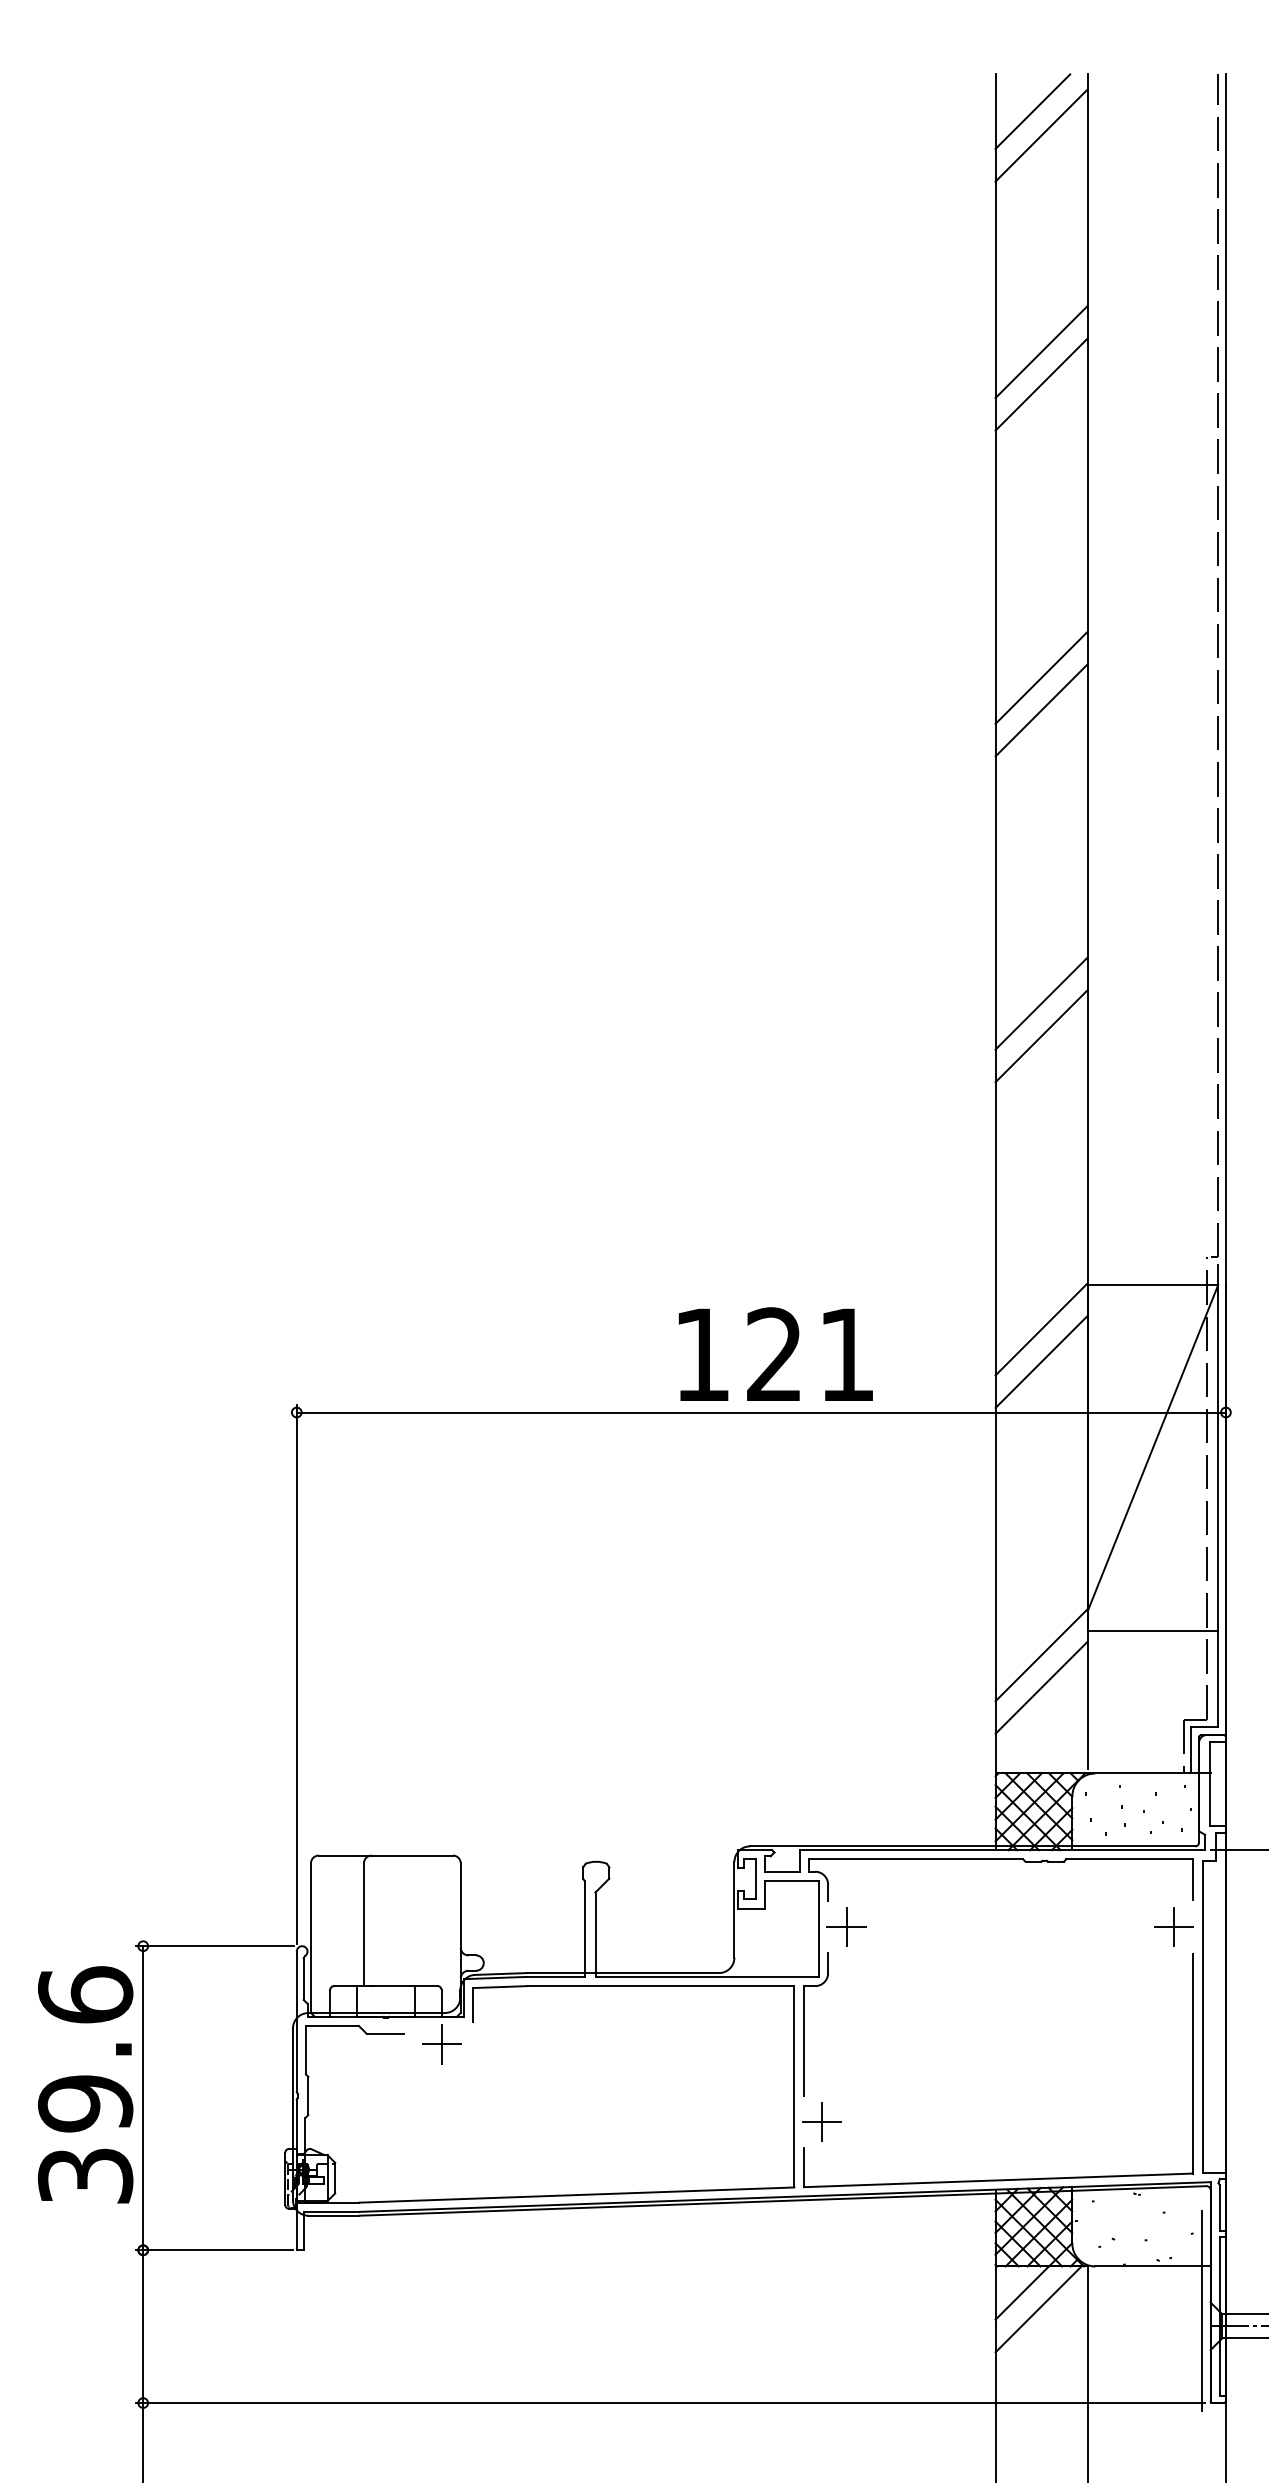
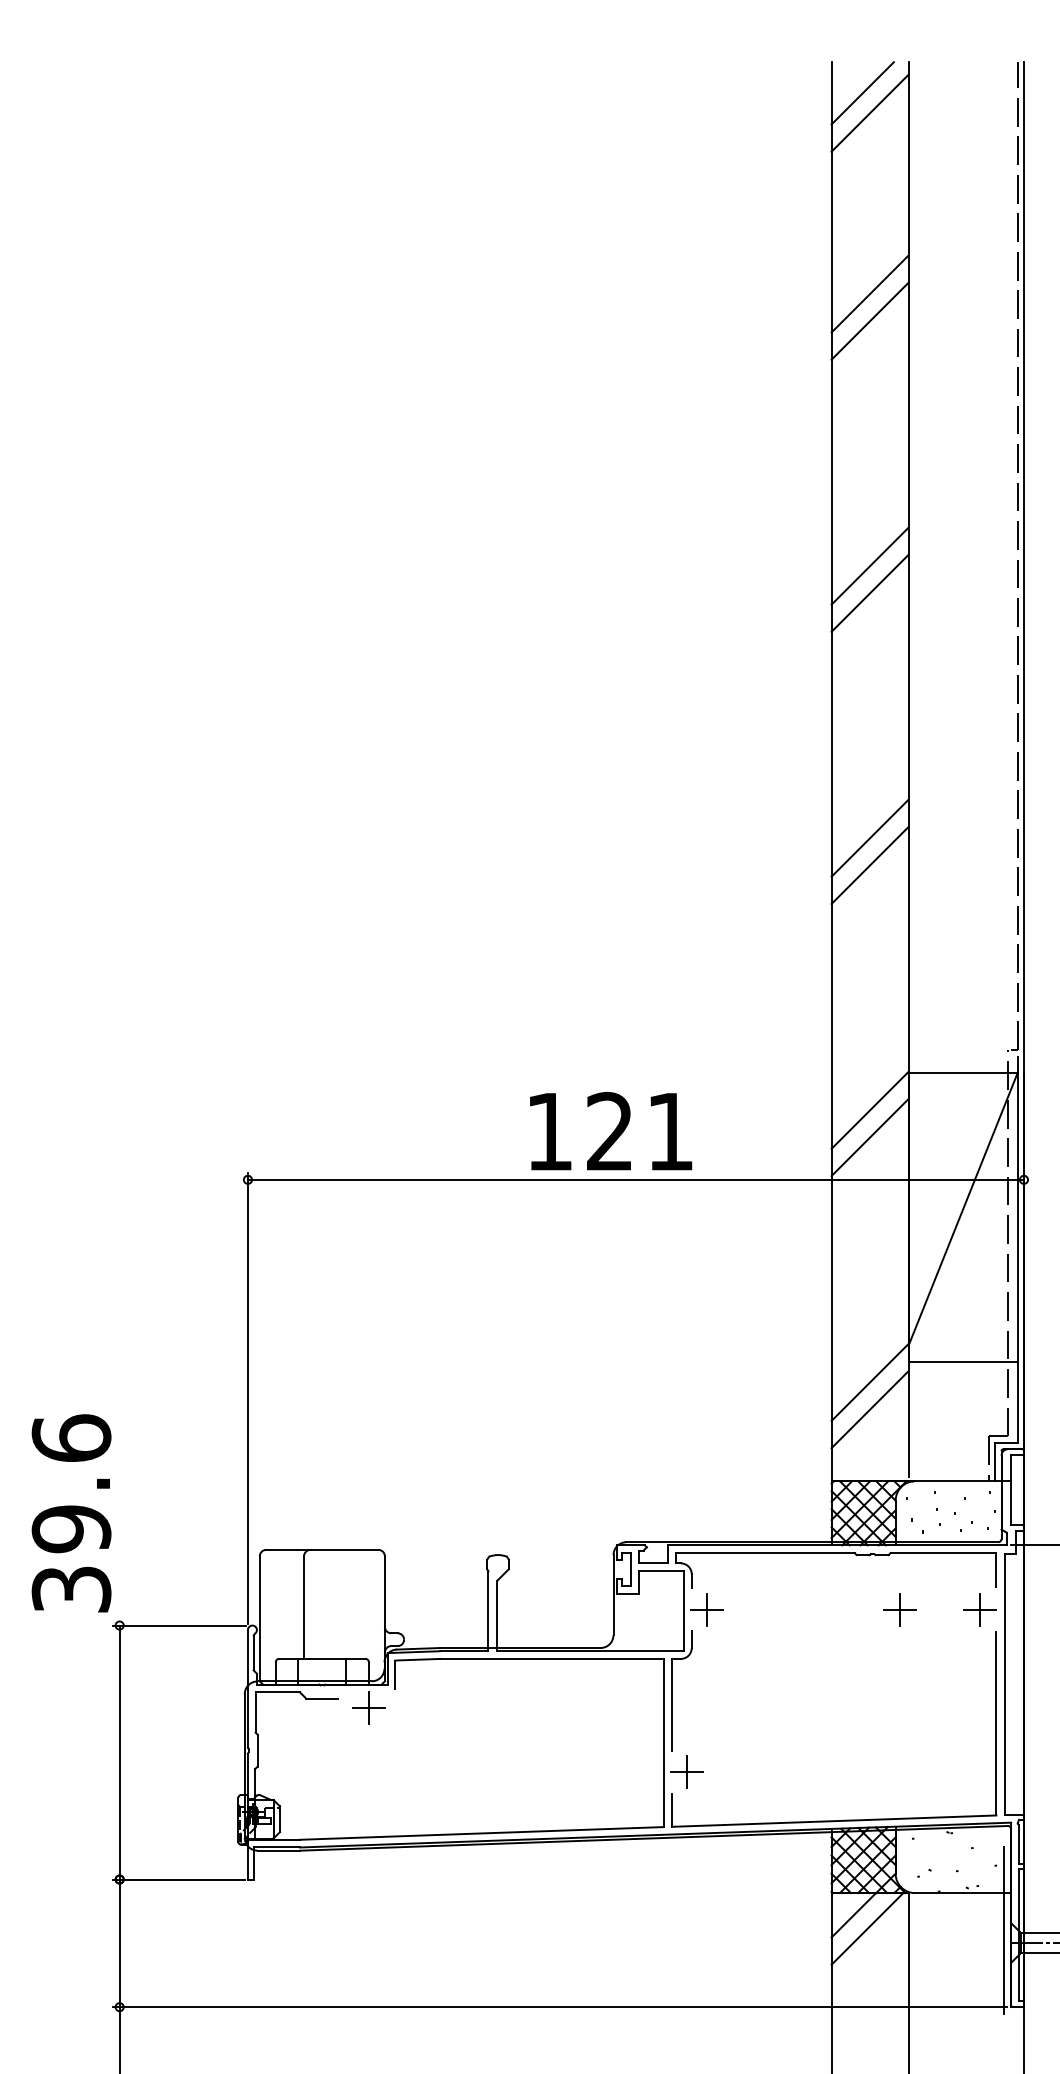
text: (776, 1353) -> (611, 1130), moved
part: (1076, 1926) -> (899, 1609), added
text: (85, 2084) -> (71, 1513), moved

